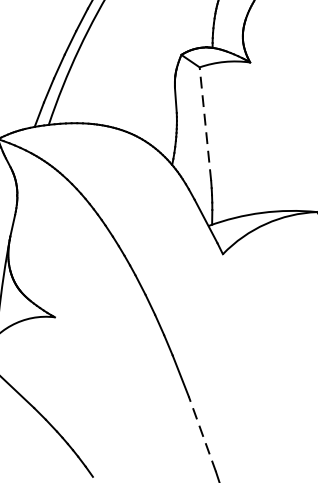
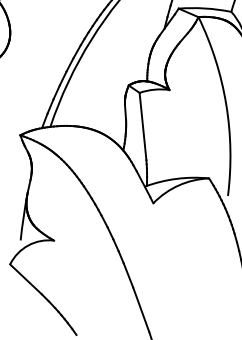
line: (206, 124) -> (143, 126), dashed -> solid
line: (202, 433) -> (141, 309), dashed -> solid

